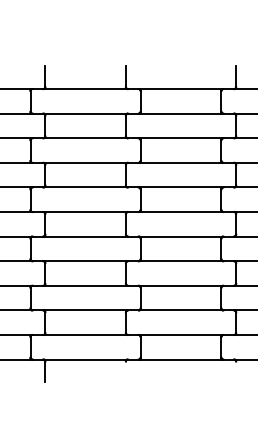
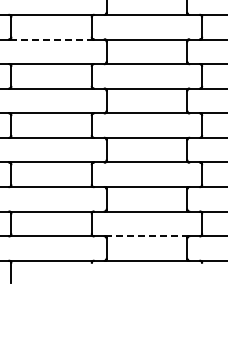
line: (85, 138) -> (51, 39), solid -> dashed
line: (181, 334) -> (147, 235), solid -> dashed

